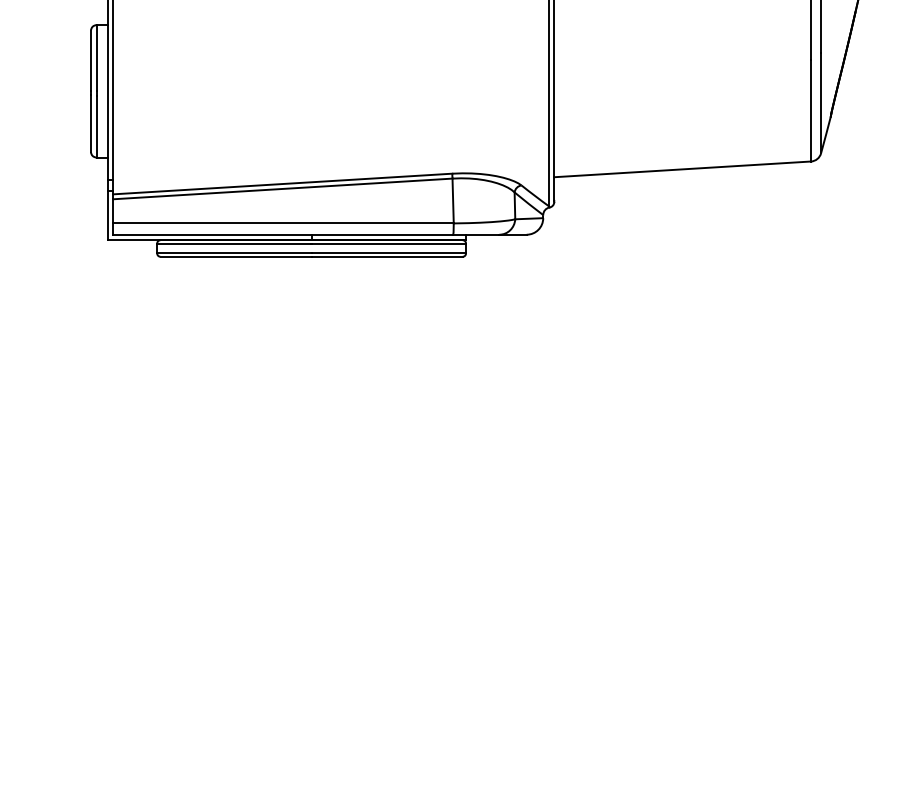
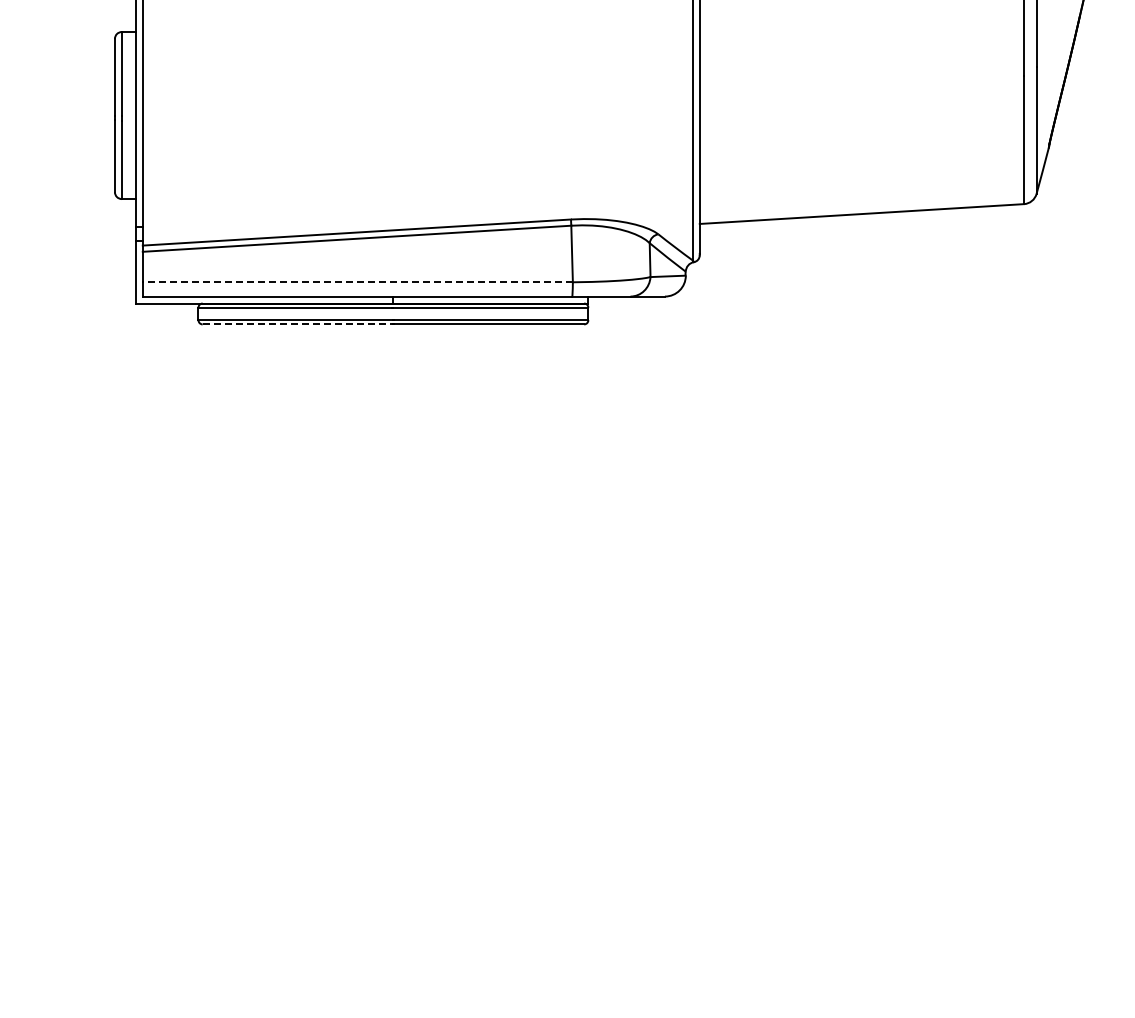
line: (283, 223) -> (357, 282), solid -> dashed
line: (236, 256) -> (298, 324), solid -> dashed

